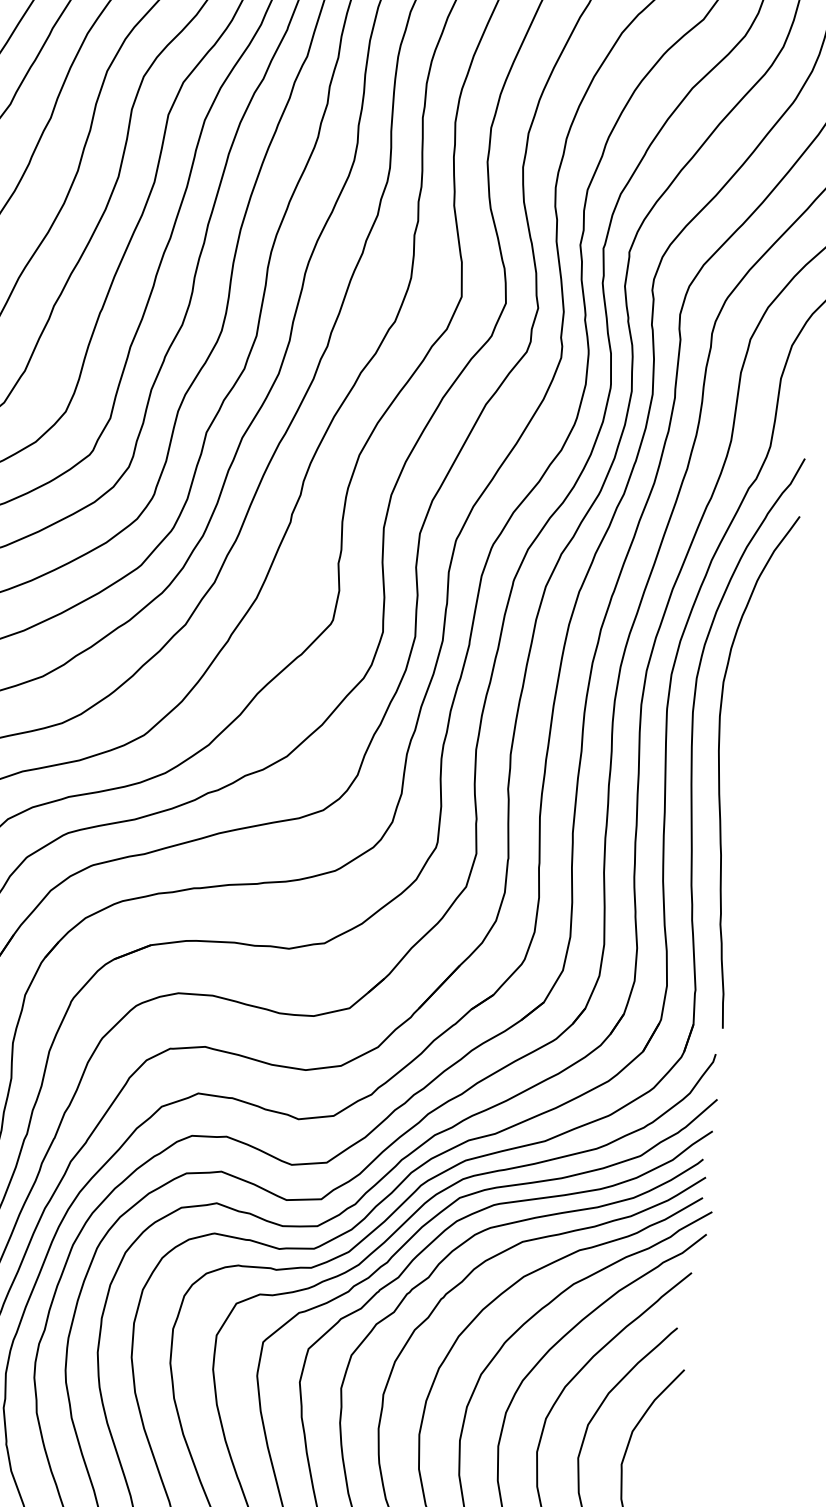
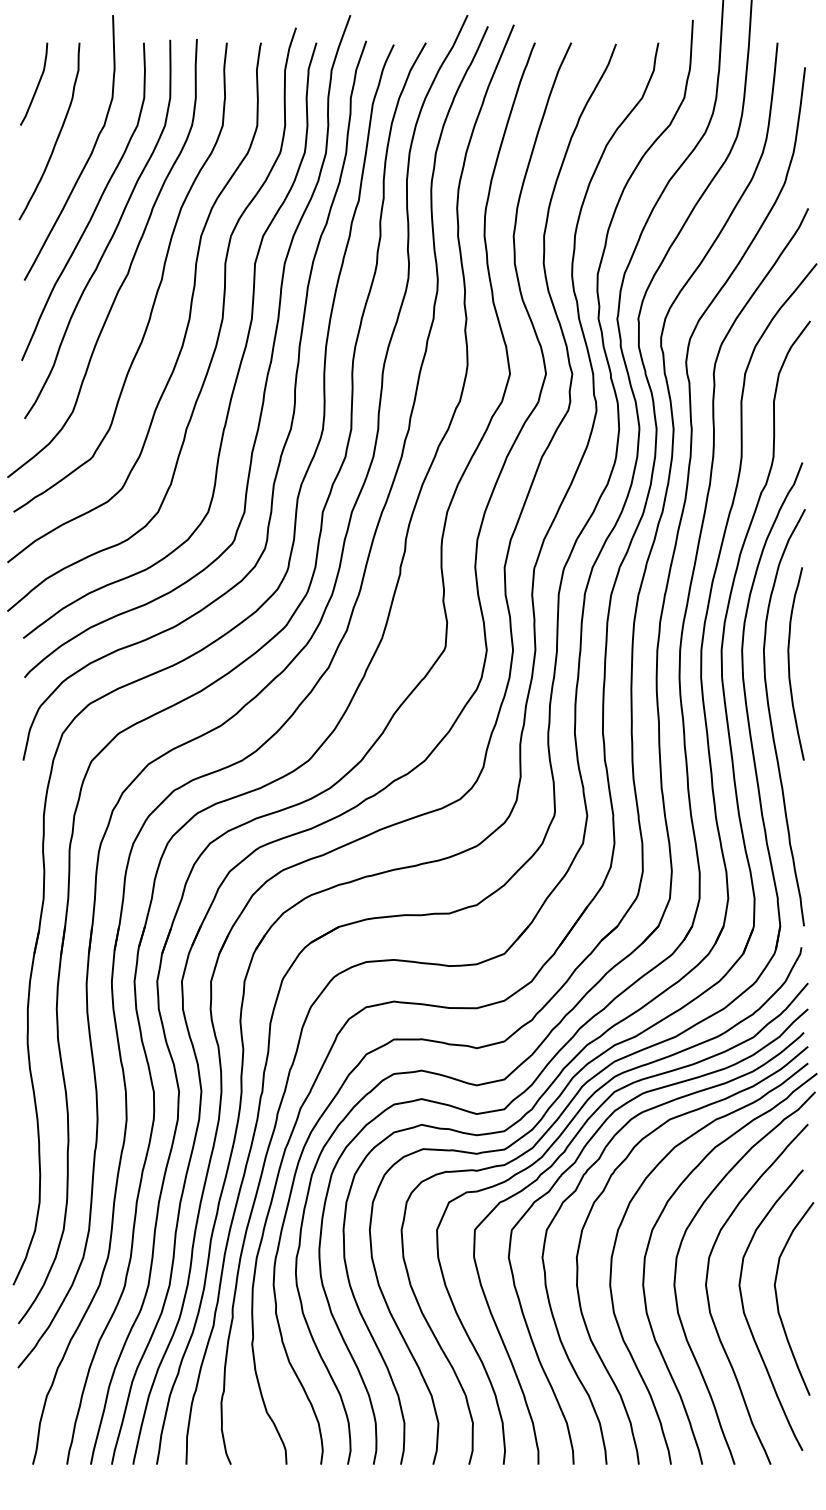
curve: (752, 703) -> (789, 663), added

